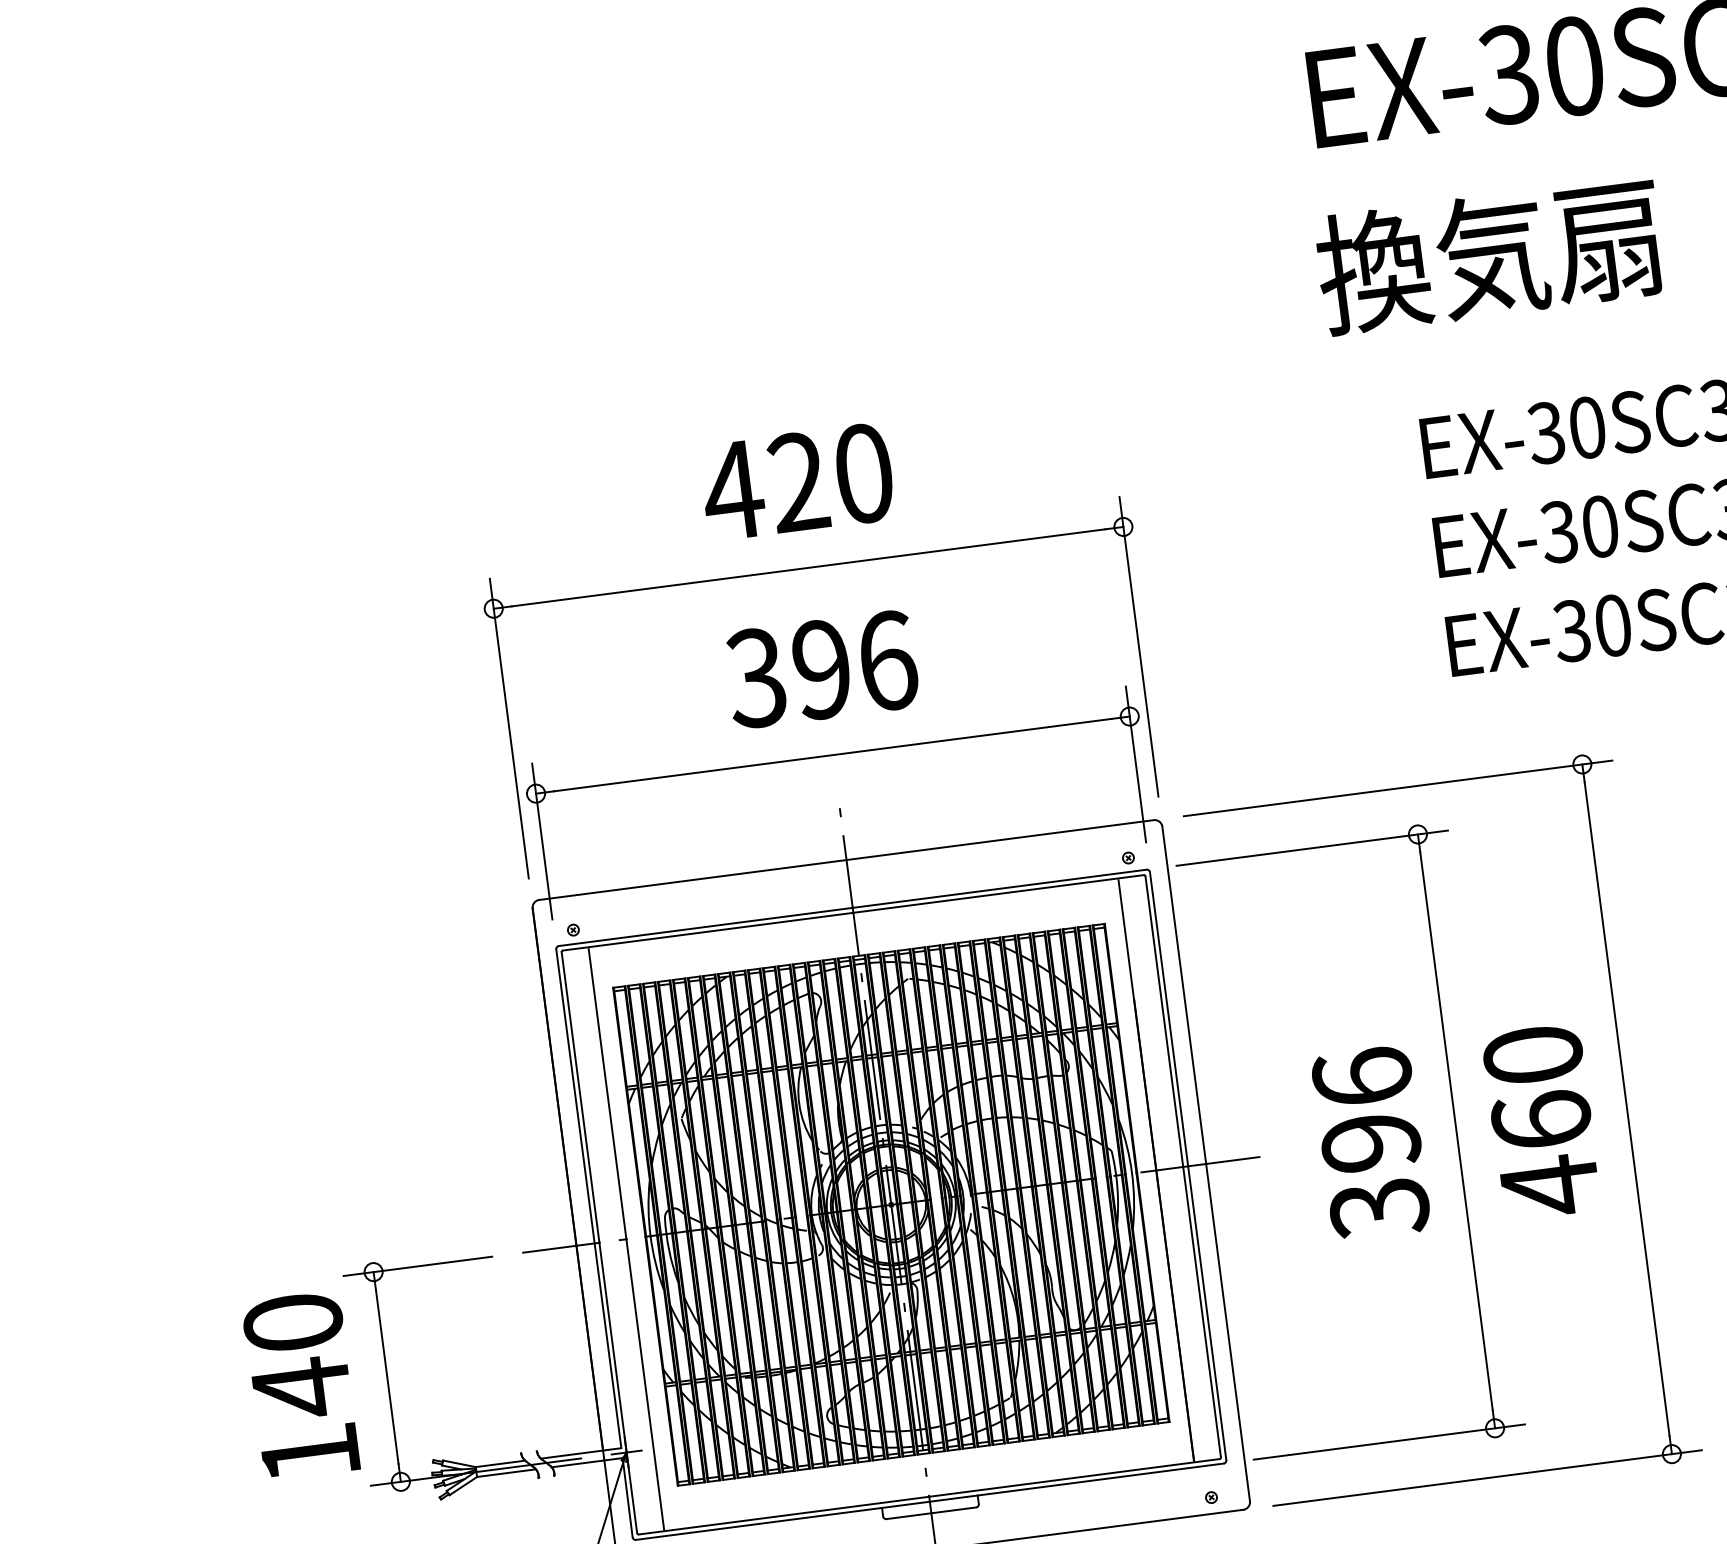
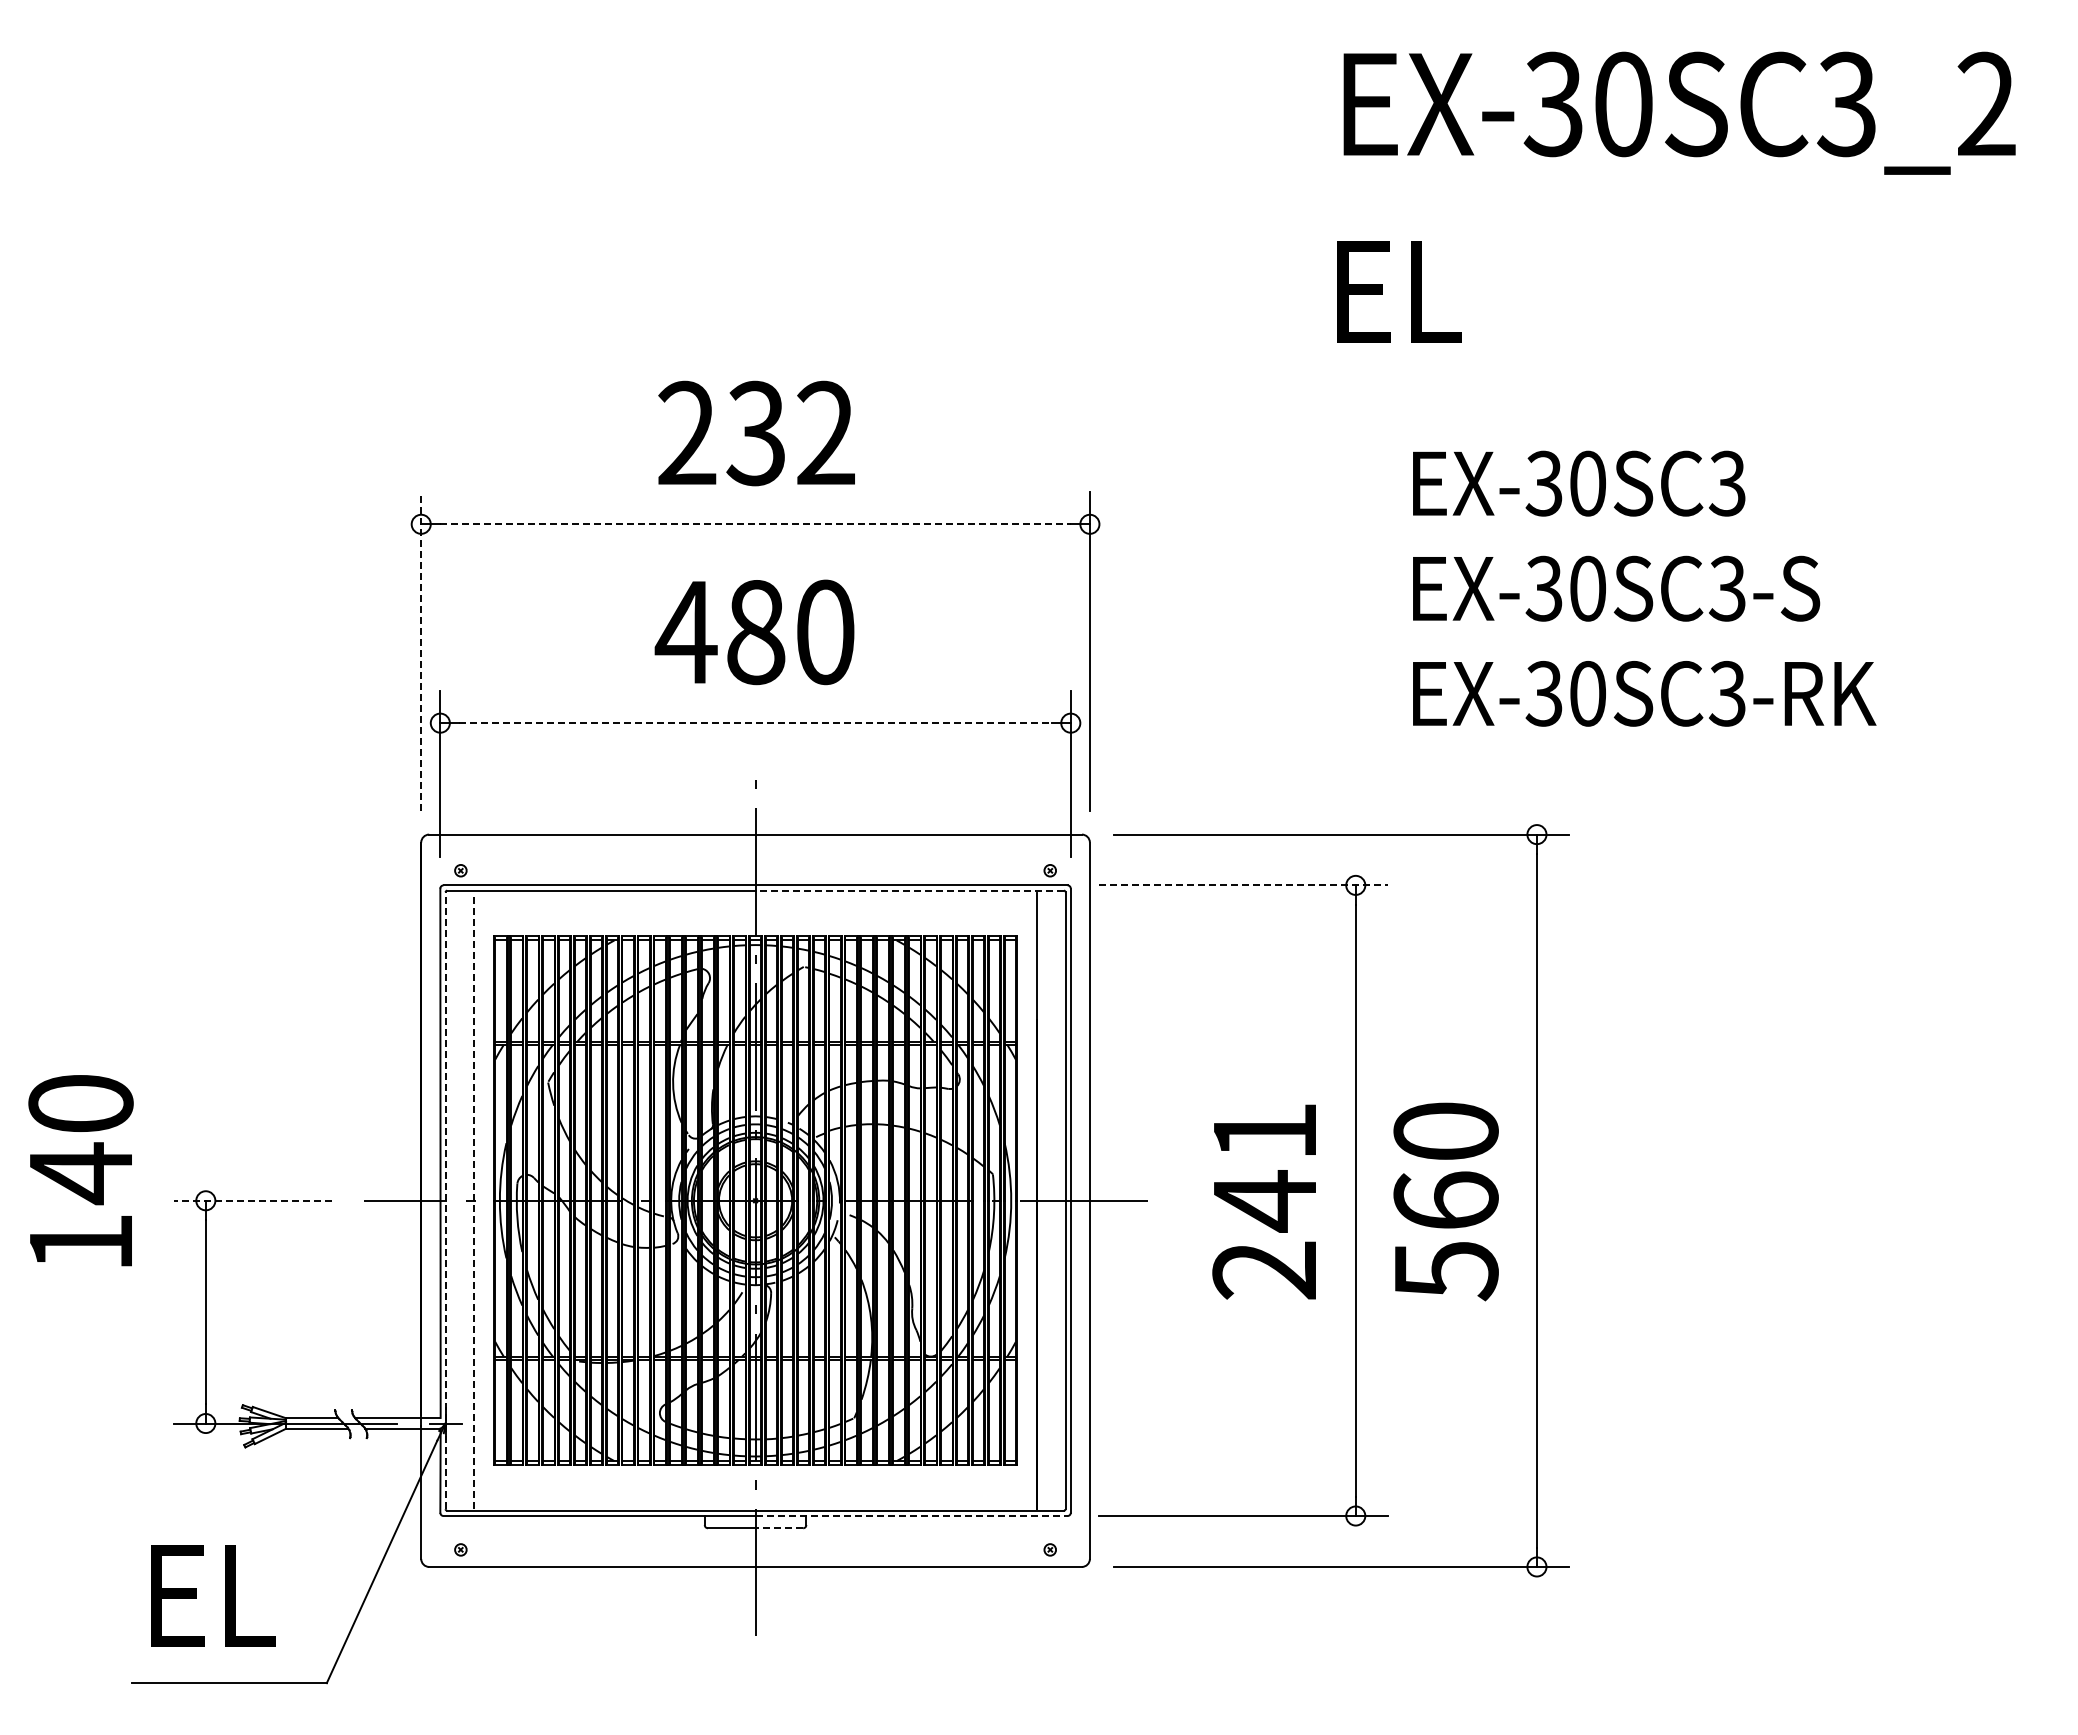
text: (1489, 255) -> (1509, 290), 換気扇 -> EL
text: (797, 482) -> (755, 433), 420 -> 232
line: (809, 567) -> (756, 524), solid -> dashed
text: (820, 669) -> (754, 632), 396 -> 480
line: (509, 728) -> (421, 651), solid -> dashed
line: (833, 755) -> (756, 723), solid -> dashed
line: (1313, 848) -> (1244, 885), solid -> dashed
line: (998, 893) -> (909, 890), solid -> dashed
text: (1370, 1143) -> (1264, 1201), 396 -> 241
text: (1550, 1186) -> (1446, 1270), 460 -> 560
line: (626, 1238) -> (474, 1200), solid -> dashed
line: (599, 1242) -> (445, 1200), solid -> dashed
line: (417, 1266) -> (252, 1200), solid -> dashed
text: (300, 1385) -> (80, 1170), moved
line: (1077, 1482) -> (912, 1516), solid -> dashed
line: (953, 1510) -> (779, 1528), solid -> dashed

